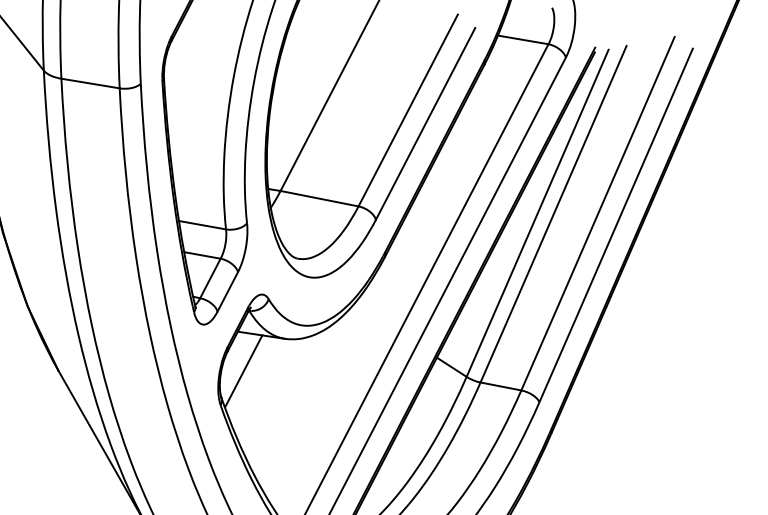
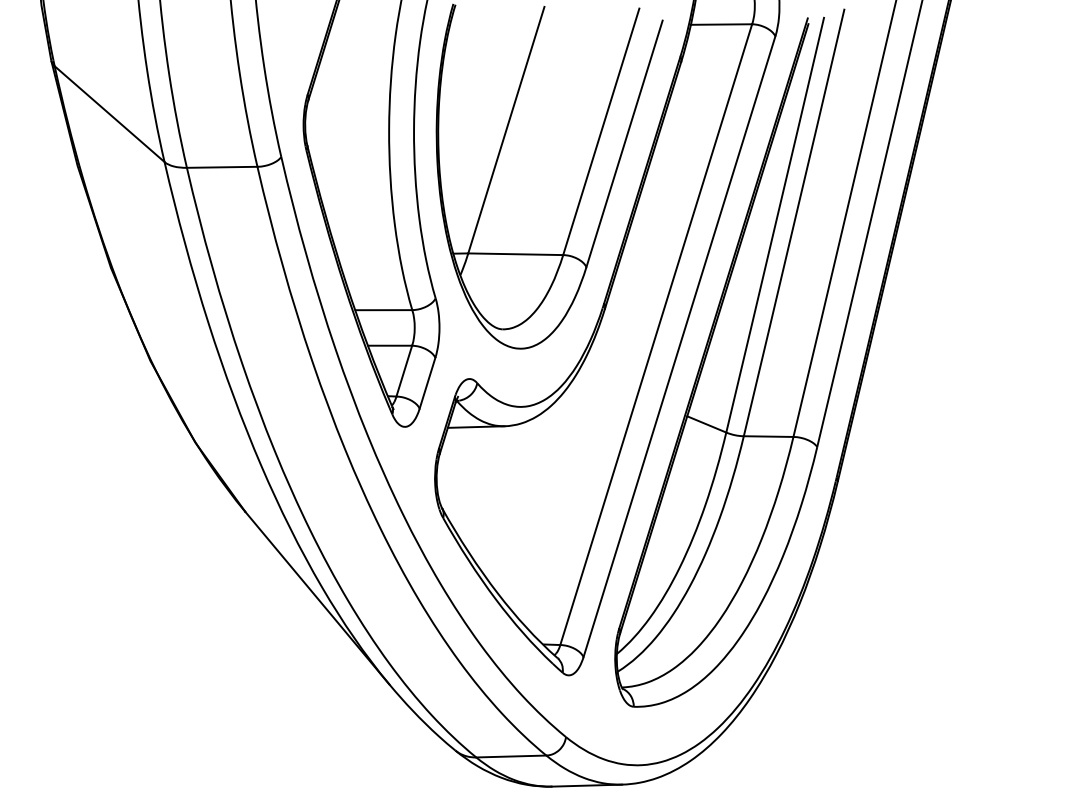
line: (243, 371) -> (462, 473), removed

